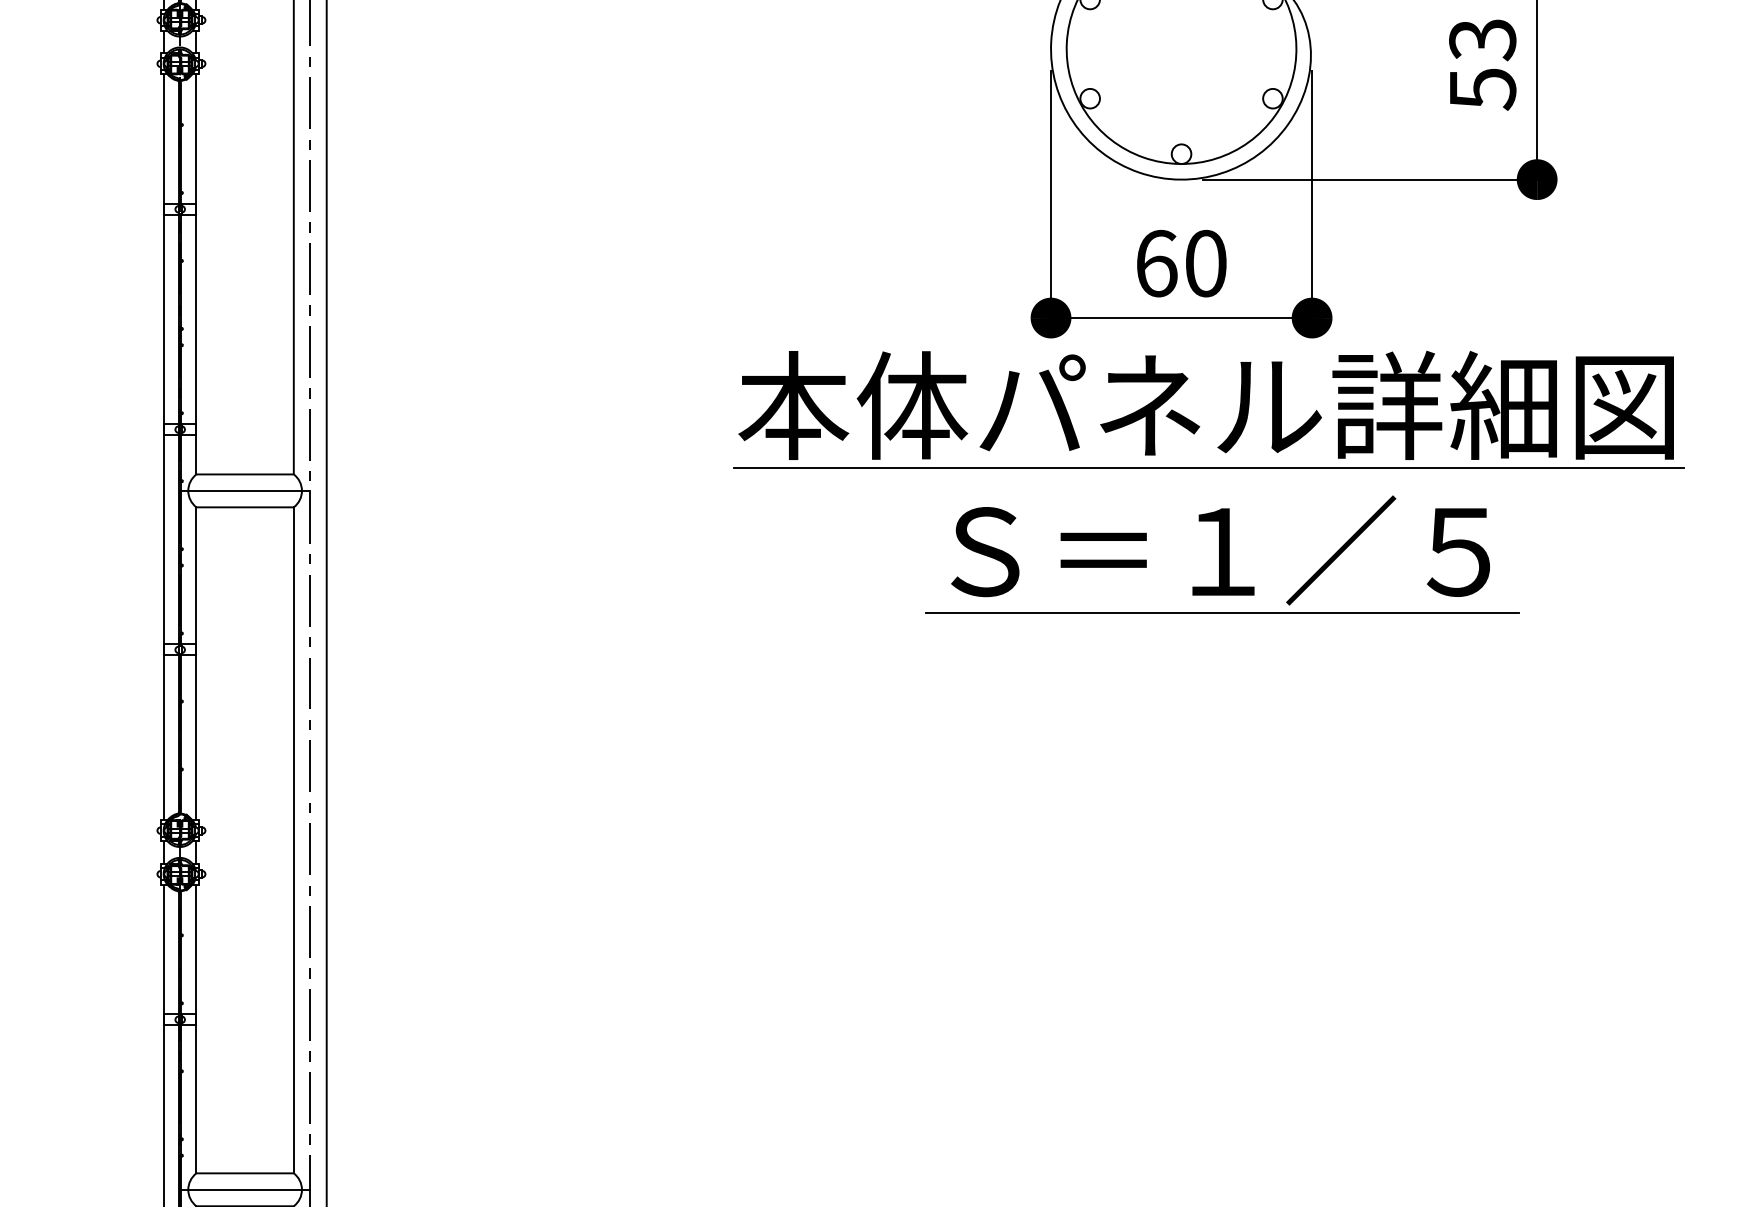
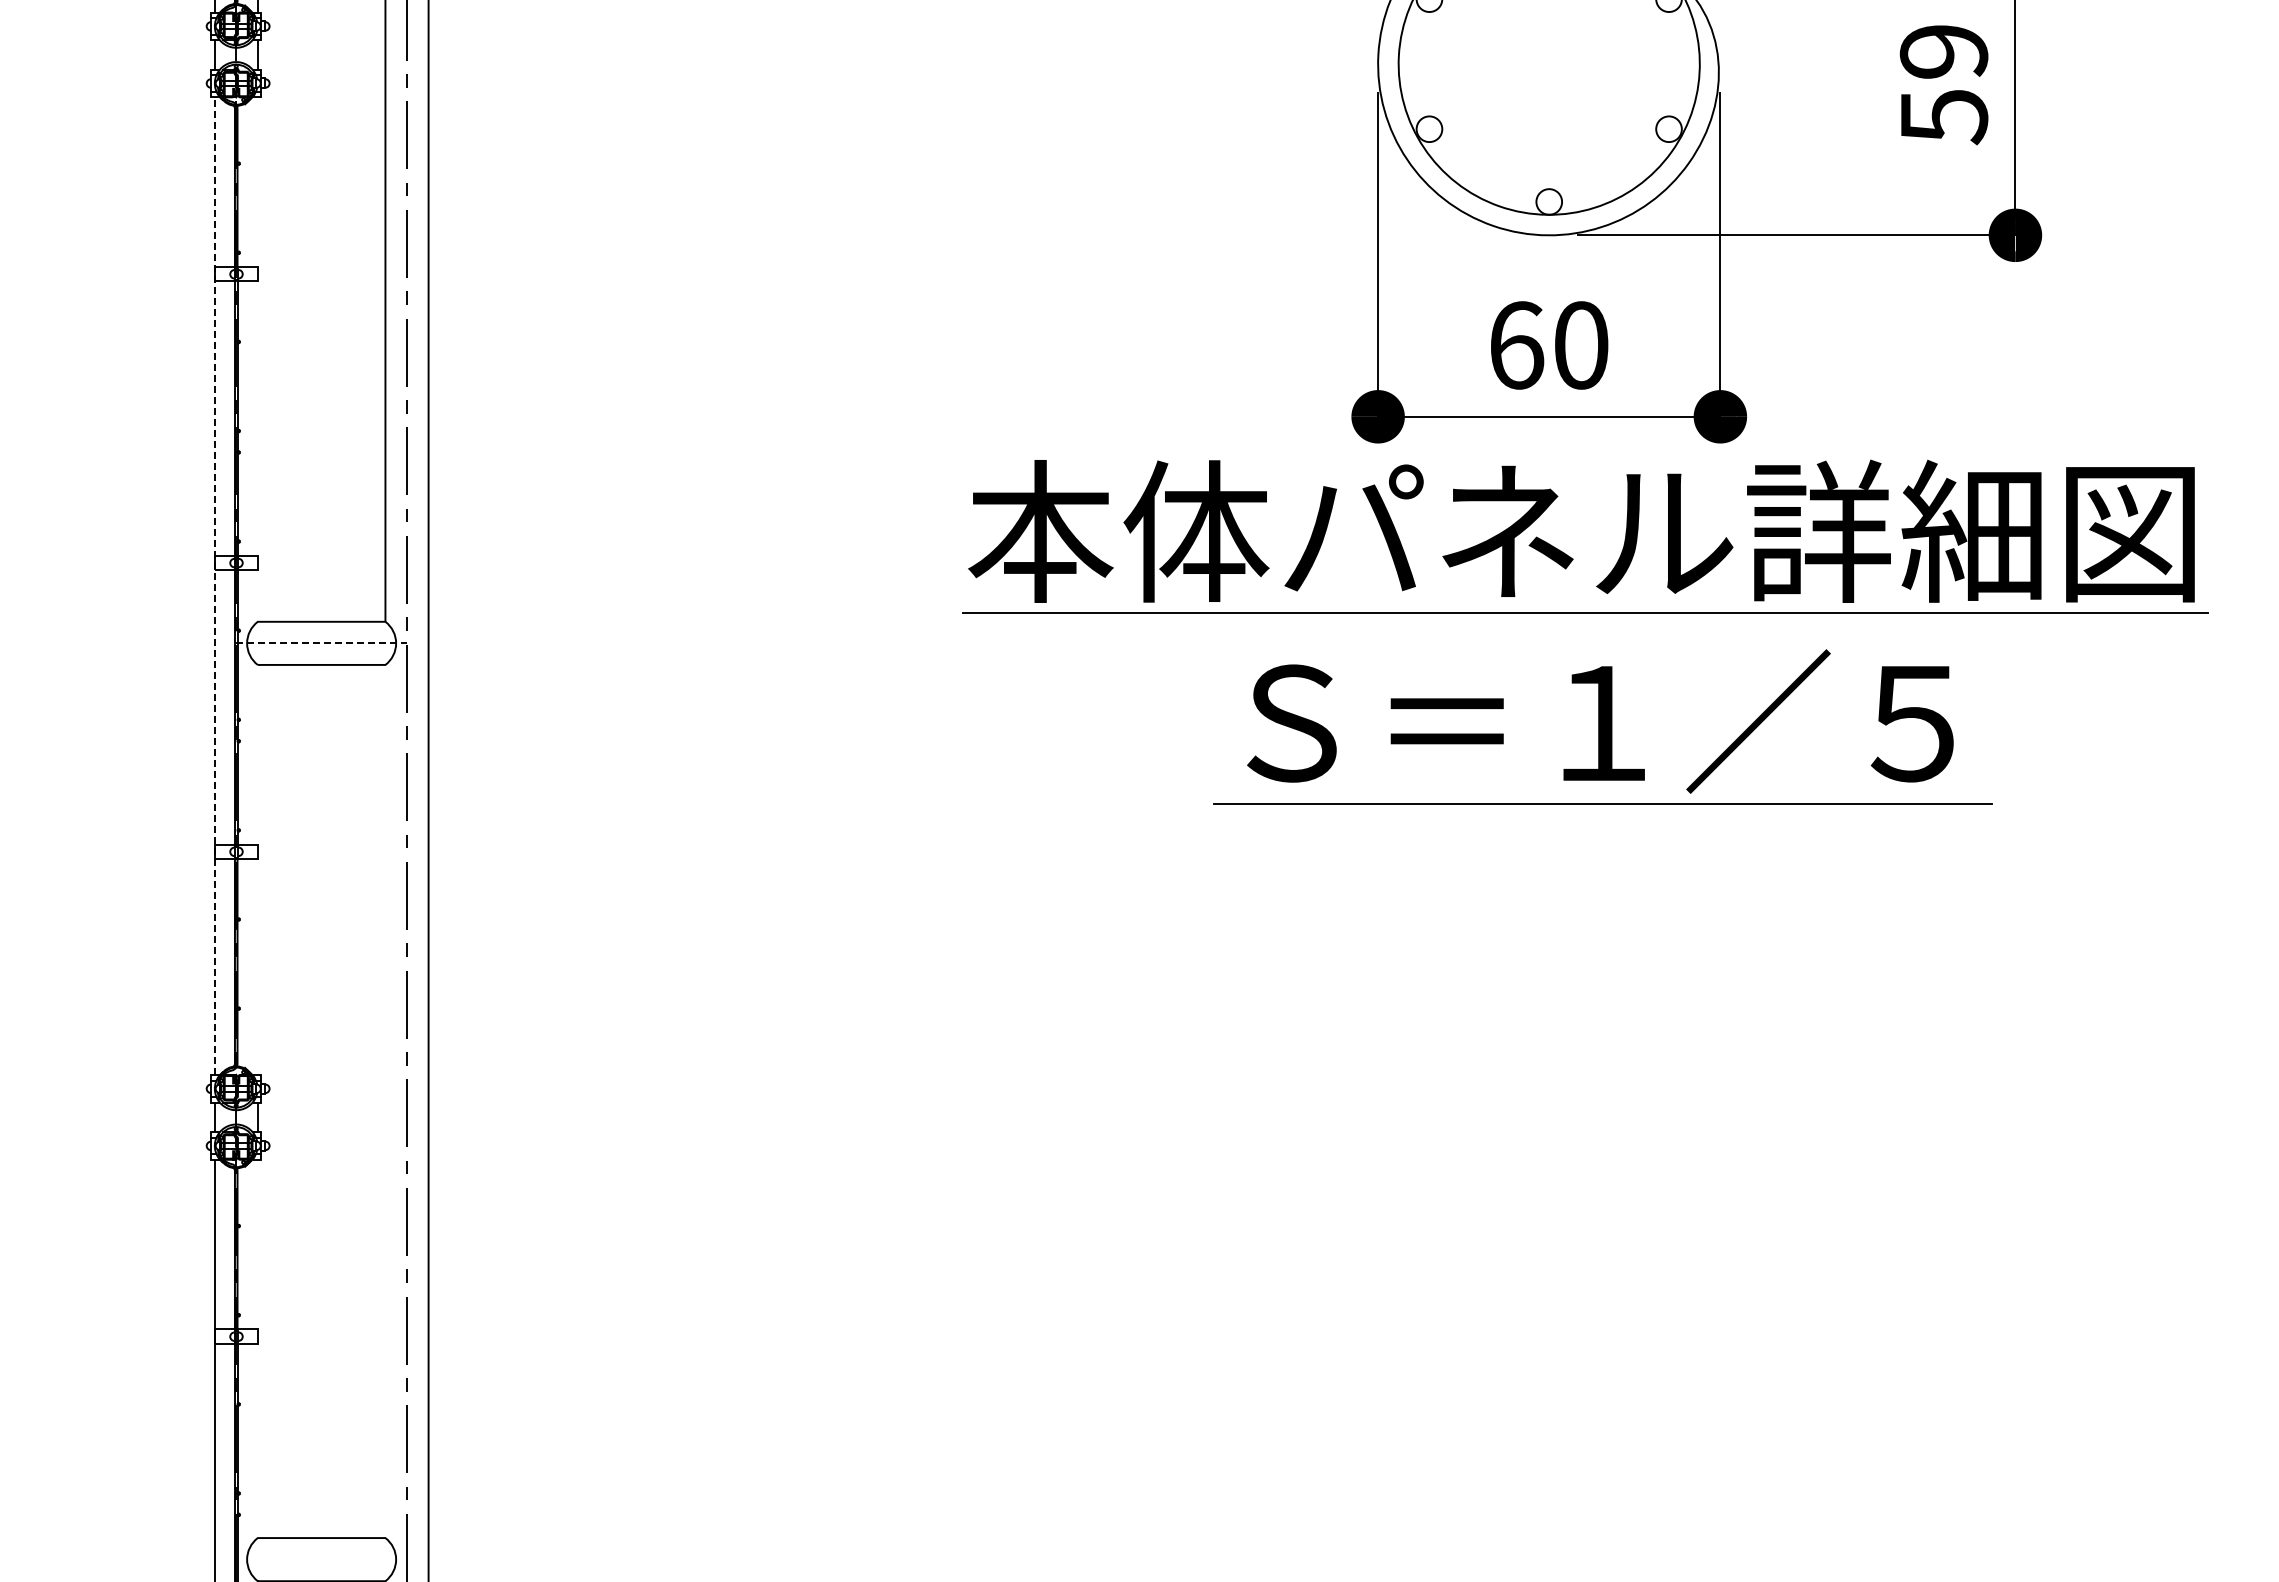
text: (1483, 40) -> (1944, 52), 53 -> 59
line: (196, 274) -> (257, 359), removed
line: (163, 447) -> (214, 586), solid -> dashed
line: (245, 490) -> (322, 643), solid -> dashed
line: (196, 663) -> (257, 869), removed
line: (293, 840) -> (385, 1101), removed
line: (196, 1028) -> (257, 1348), removed
line: (245, 1189) -> (321, 1559), removed

